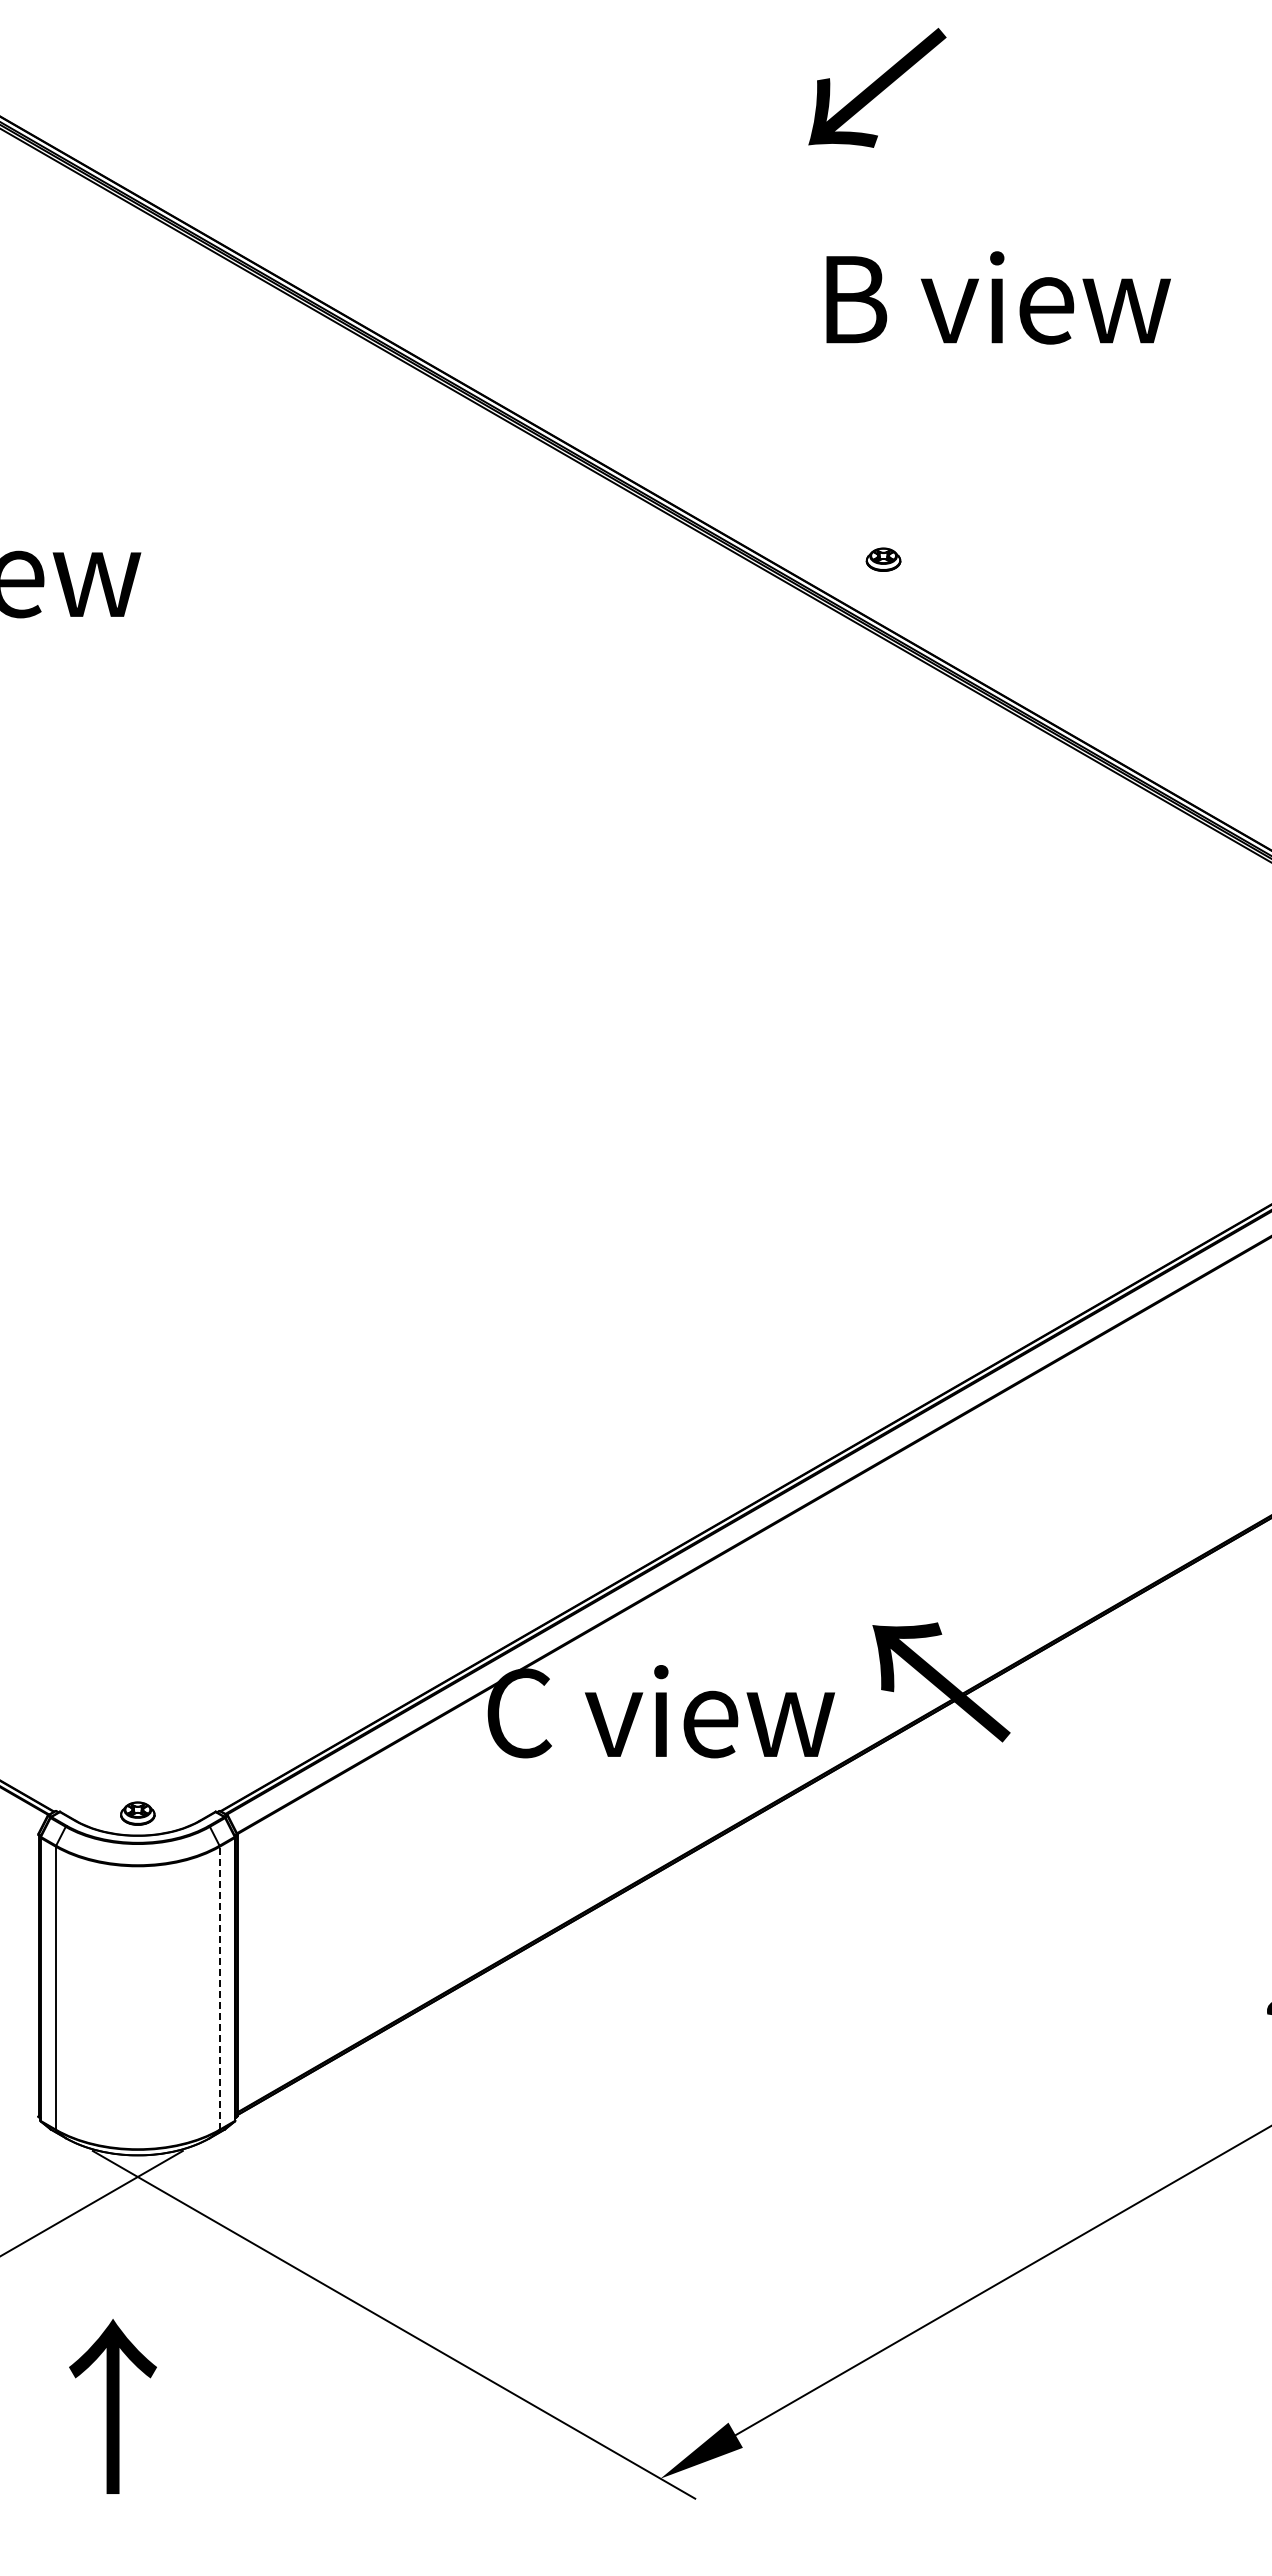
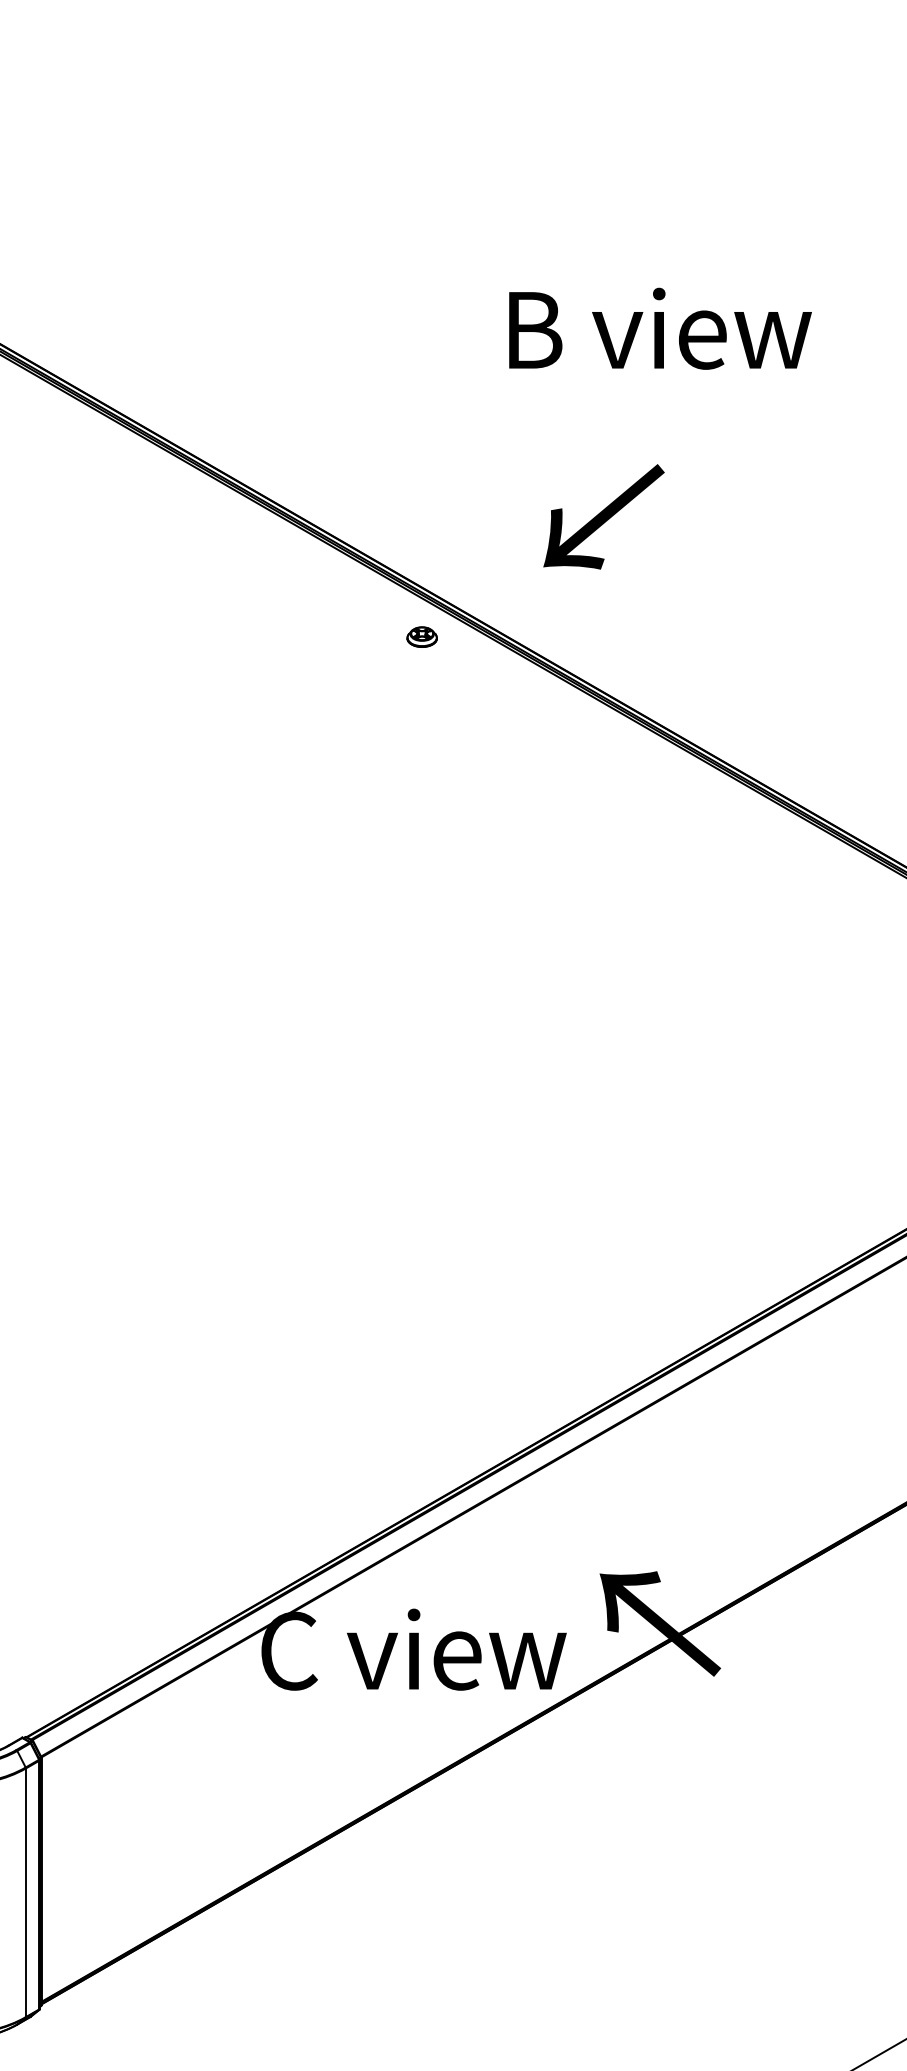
text: (877, 87) -> (604, 516), moved
text: (998, 297) -> (660, 328), moved
part: (883, 559) -> (422, 636), moved
line: (219, 1987) -> (25, 1892), dashed -> solid

